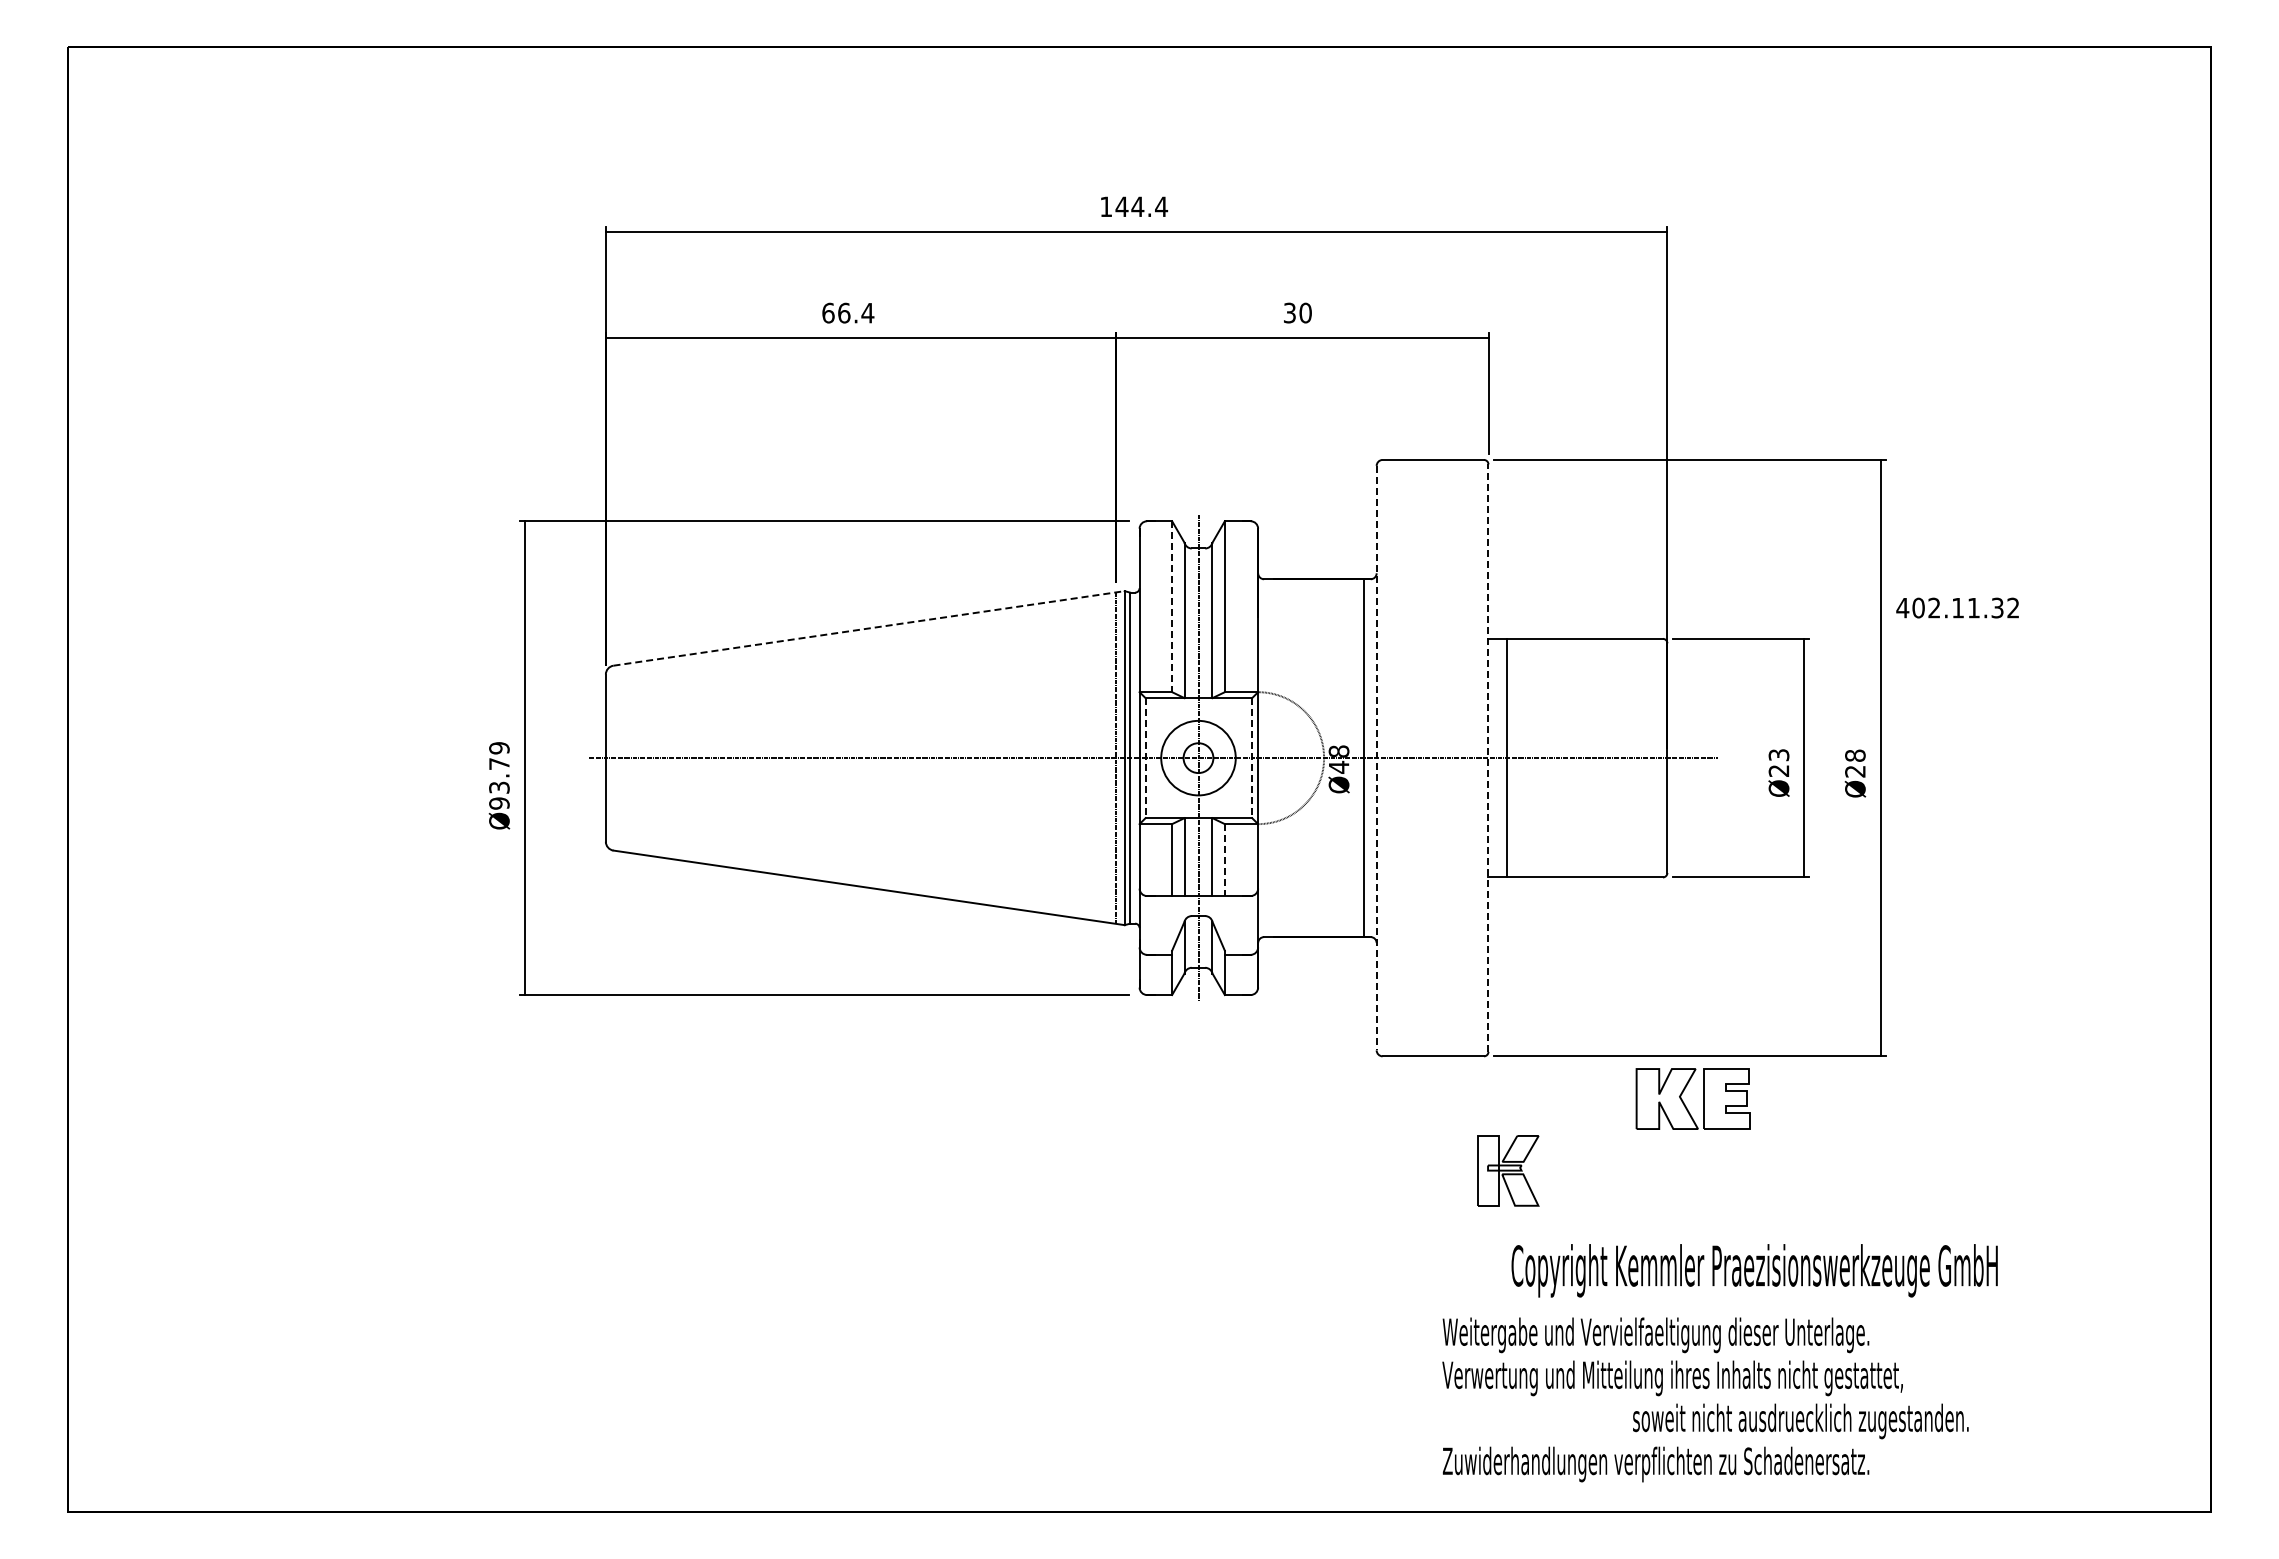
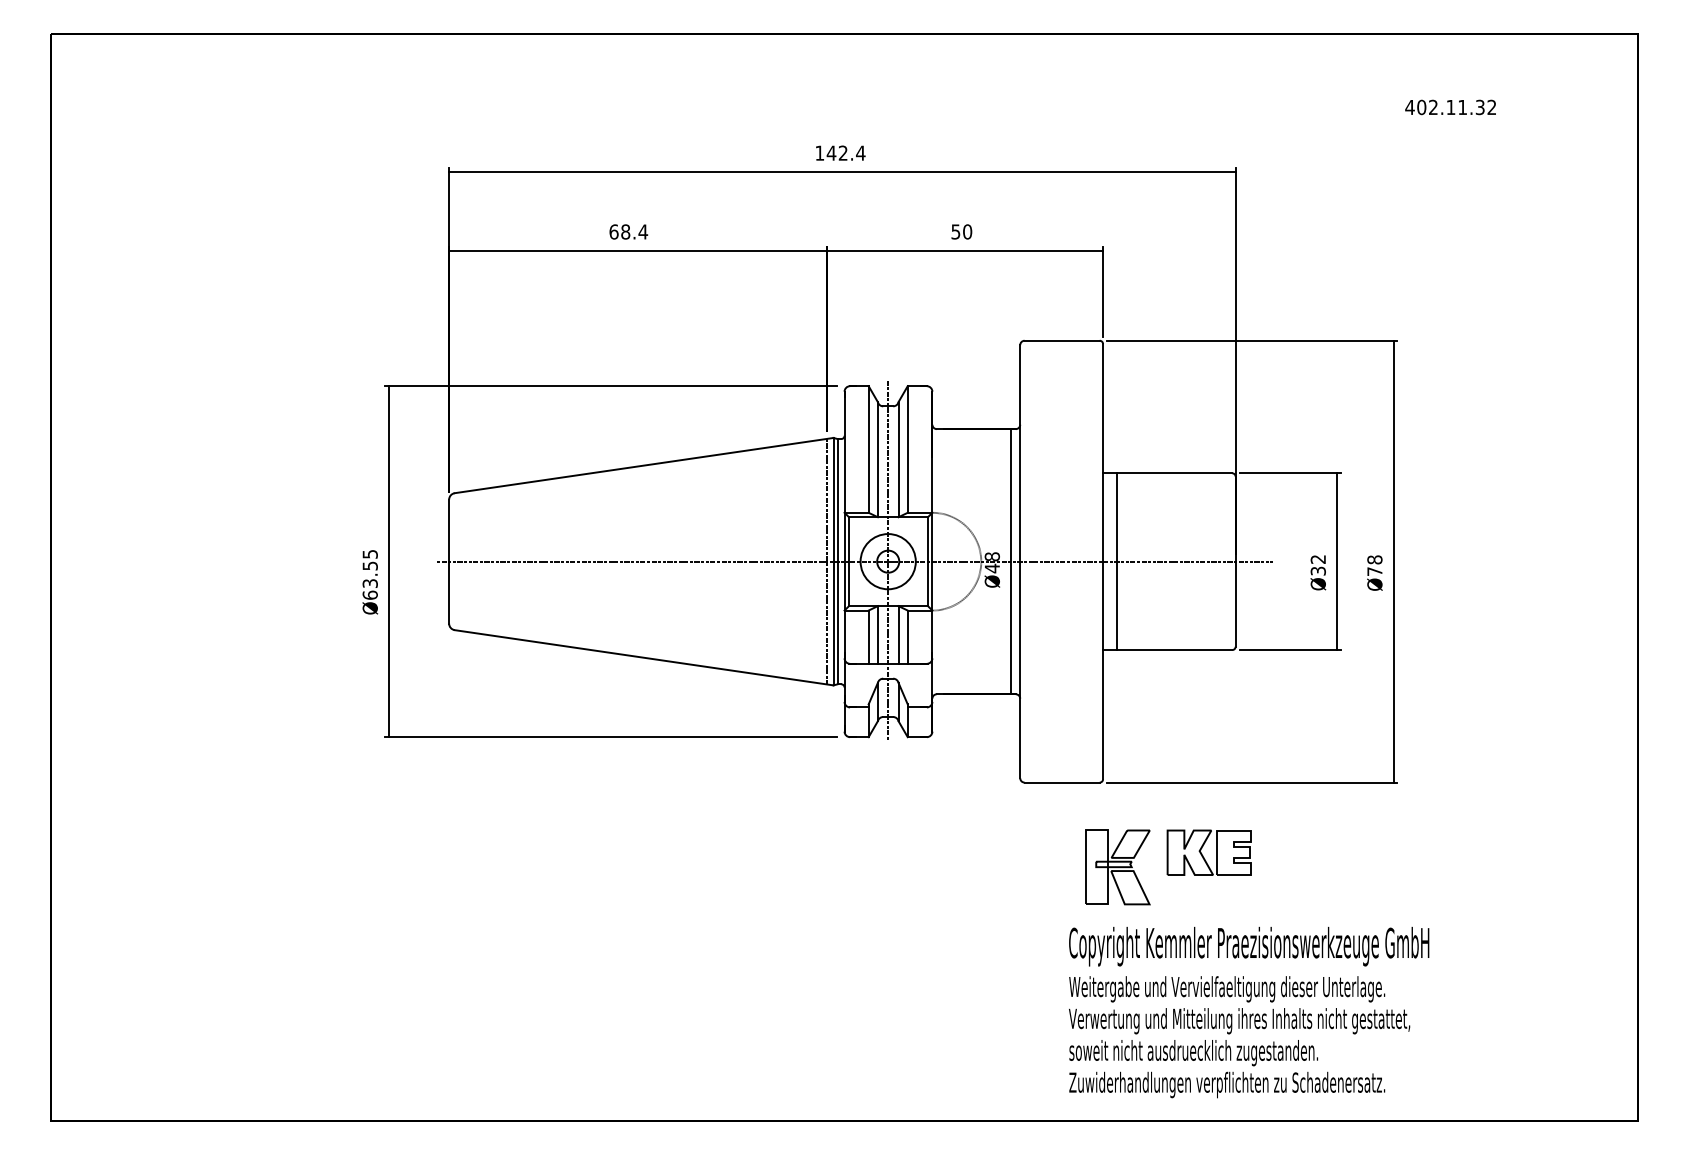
text: (1137, 206) -> (843, 152), 144.4 -> 142.4
text: (844, 312) -> (625, 231), 66.4 -> 68.4
text: (1289, 312) -> (955, 231), 30 -> 50
line: (1172, 607) -> (868, 450), dashed -> solid
text: (1957, 607) -> (1450, 107), moved
line: (869, 628) -> (644, 465), dashed -> solid
line: (1145, 758) -> (848, 561), dashed -> solid
line: (1252, 758) -> (928, 561), dashed -> solid
line: (1376, 758) -> (1020, 561), dashed -> solid
line: (1488, 758) -> (1103, 561), dashed -> solid
text: (1779, 762) -> (1318, 564), Ø23 -> Ø32
text: (1855, 771) -> (1374, 571), Ø28 -> Ø78
text: (499, 775) -> (370, 574), Ø93.79 -> Ø63.55
line: (1224, 860) -> (907, 637), dashed -> solid
part: (1684, 1102) -> (1203, 855), moved
part: (1508, 1170) -> (1117, 867), size x1.43
text: (1754, 1270) -> (1249, 946), moved
text: (1800, 1421) -> (1193, 1053), moved

